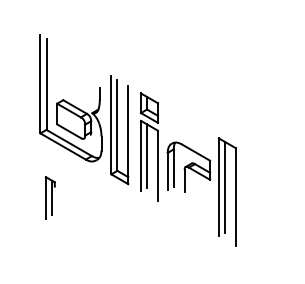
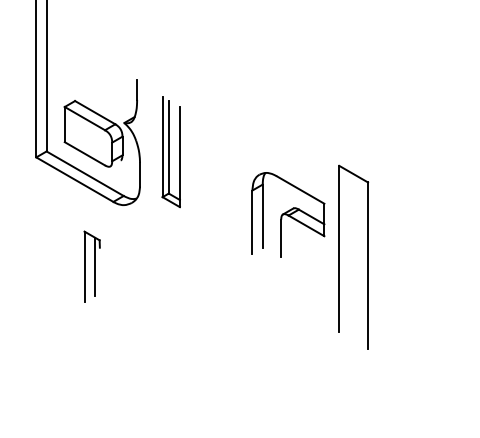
part: (119, 130) -> (170, 152), size x0.6
part: (149, 146) -> (221, 179), removed
line: (224, 186) -> (348, 247), removed
part: (49, 197) -> (90, 266), moved

